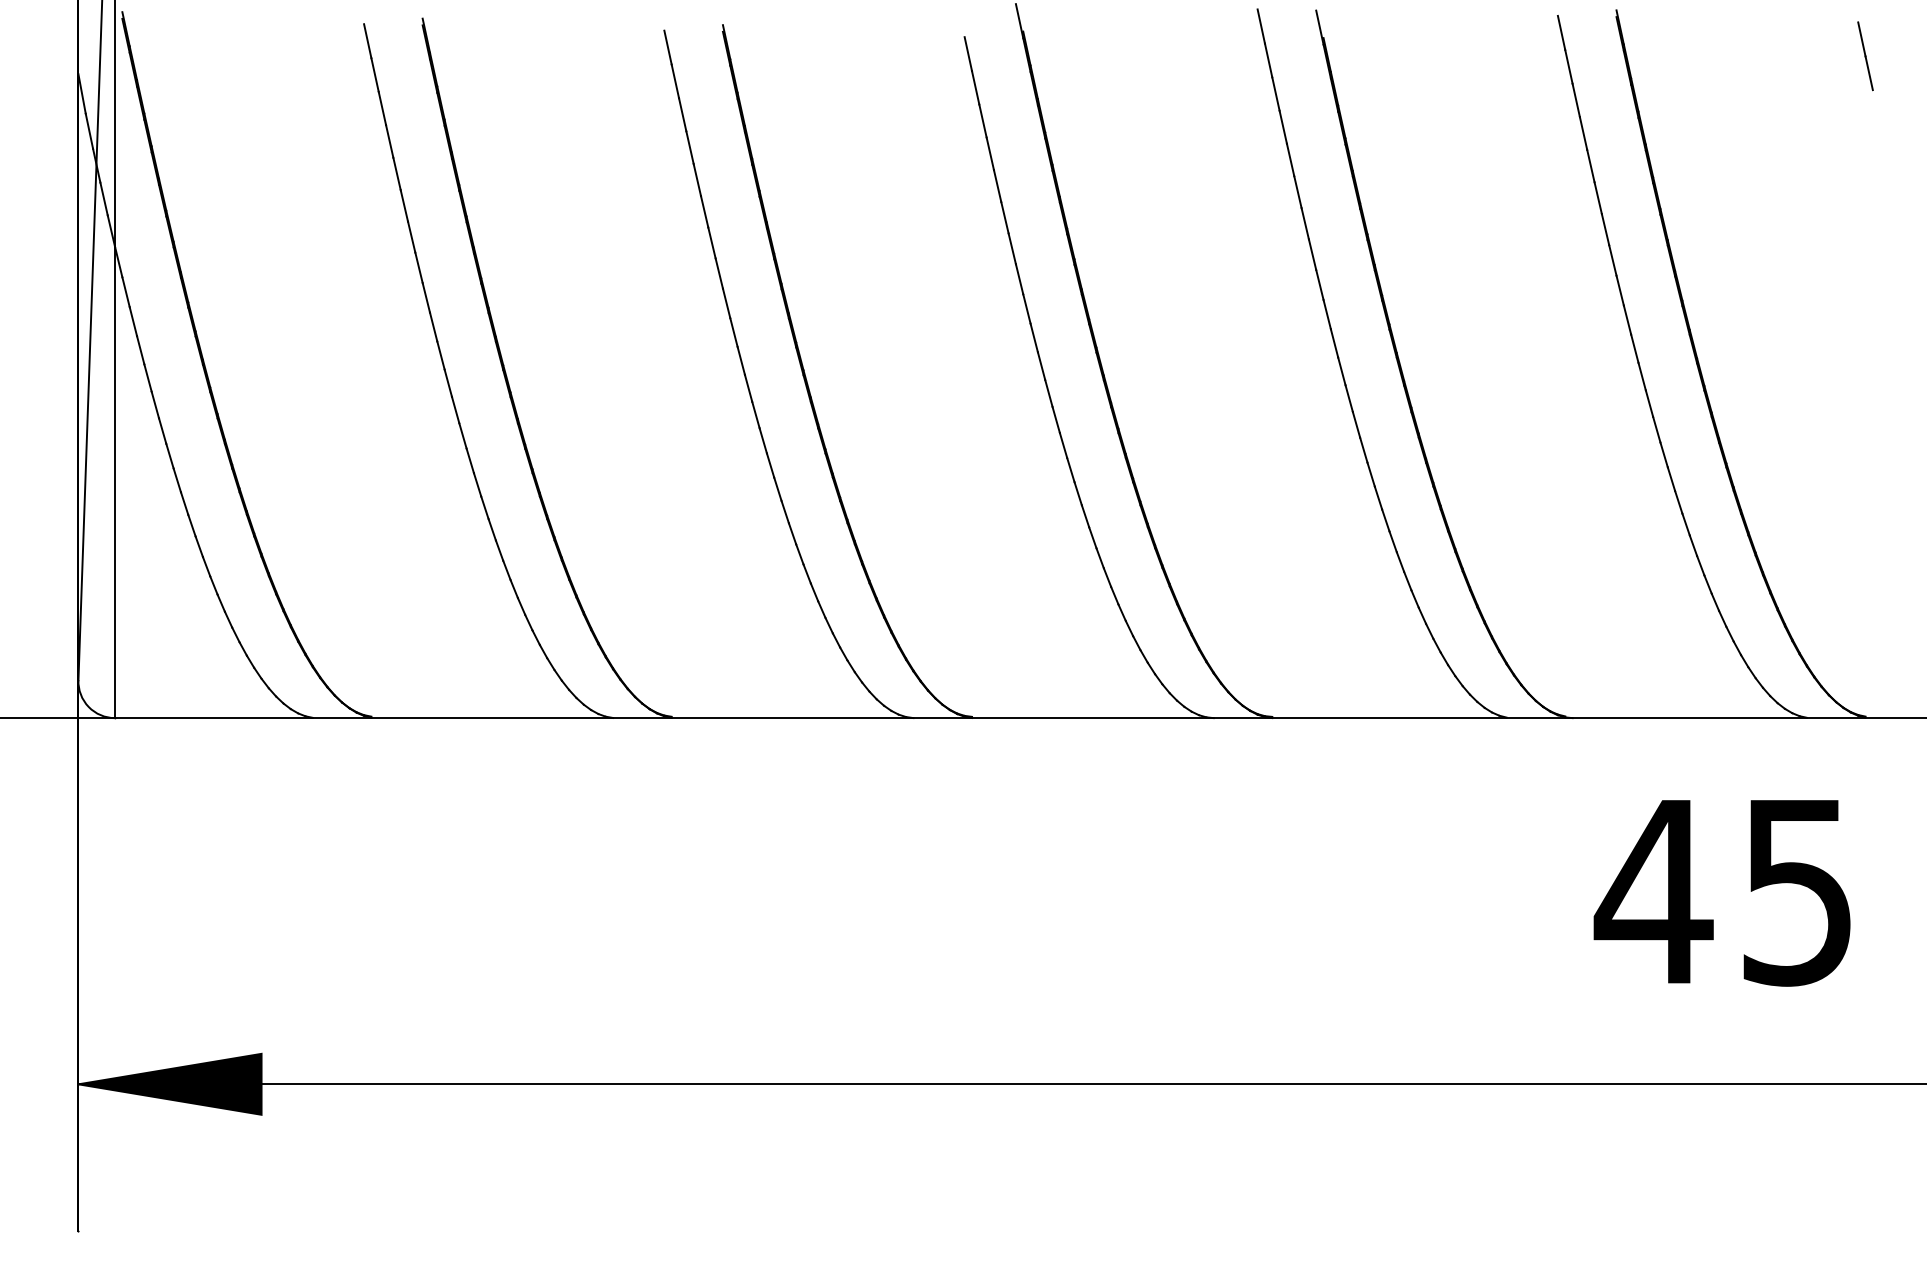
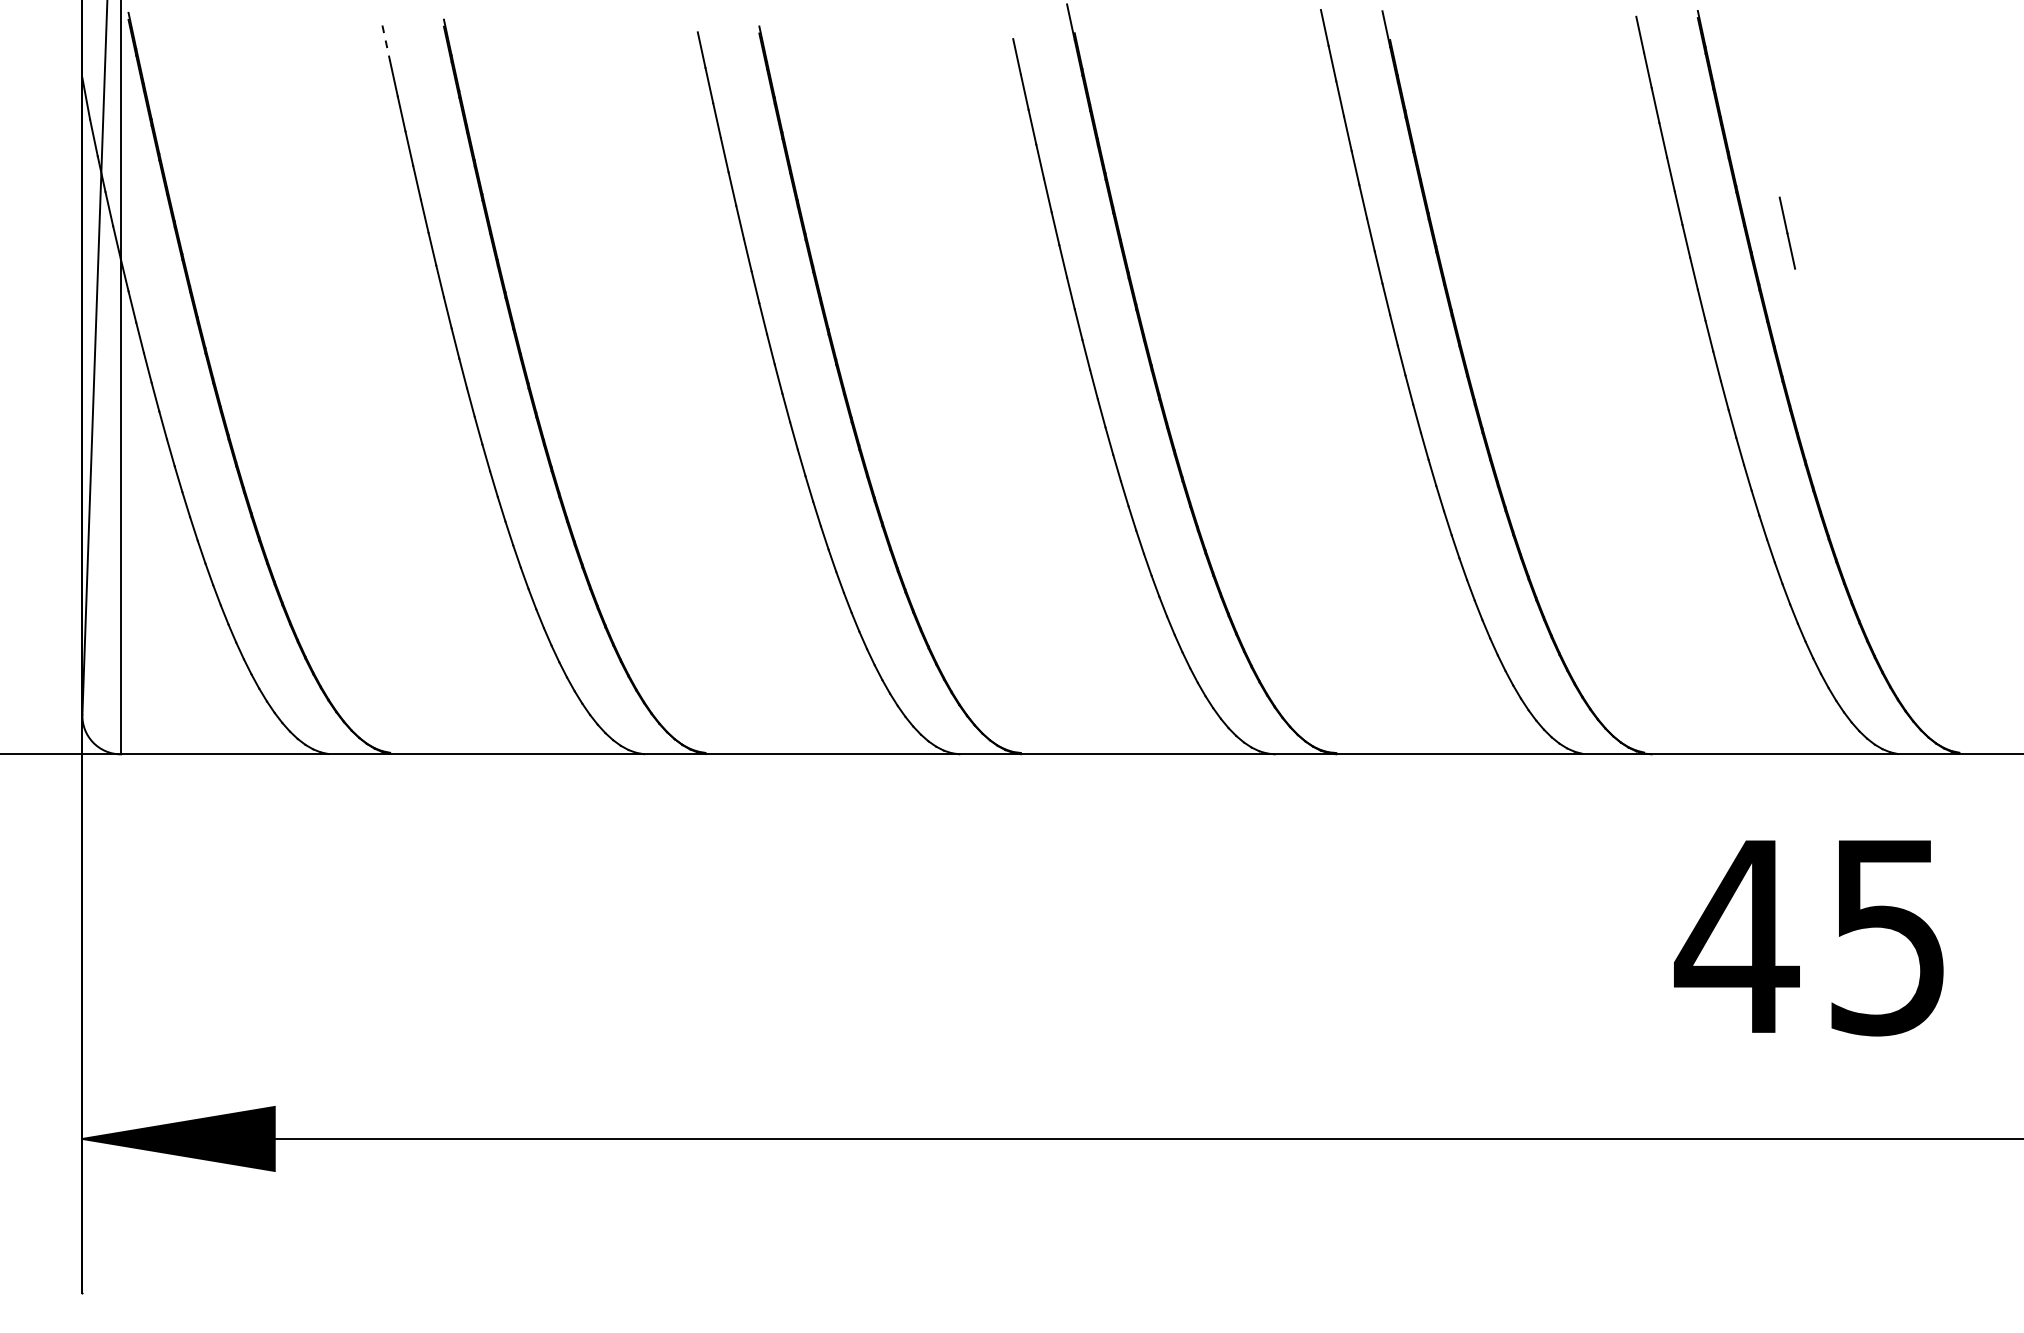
line: (367, 41) -> (386, 43), solid -> dashed
line: (1864, 55) -> (1786, 232), moved

